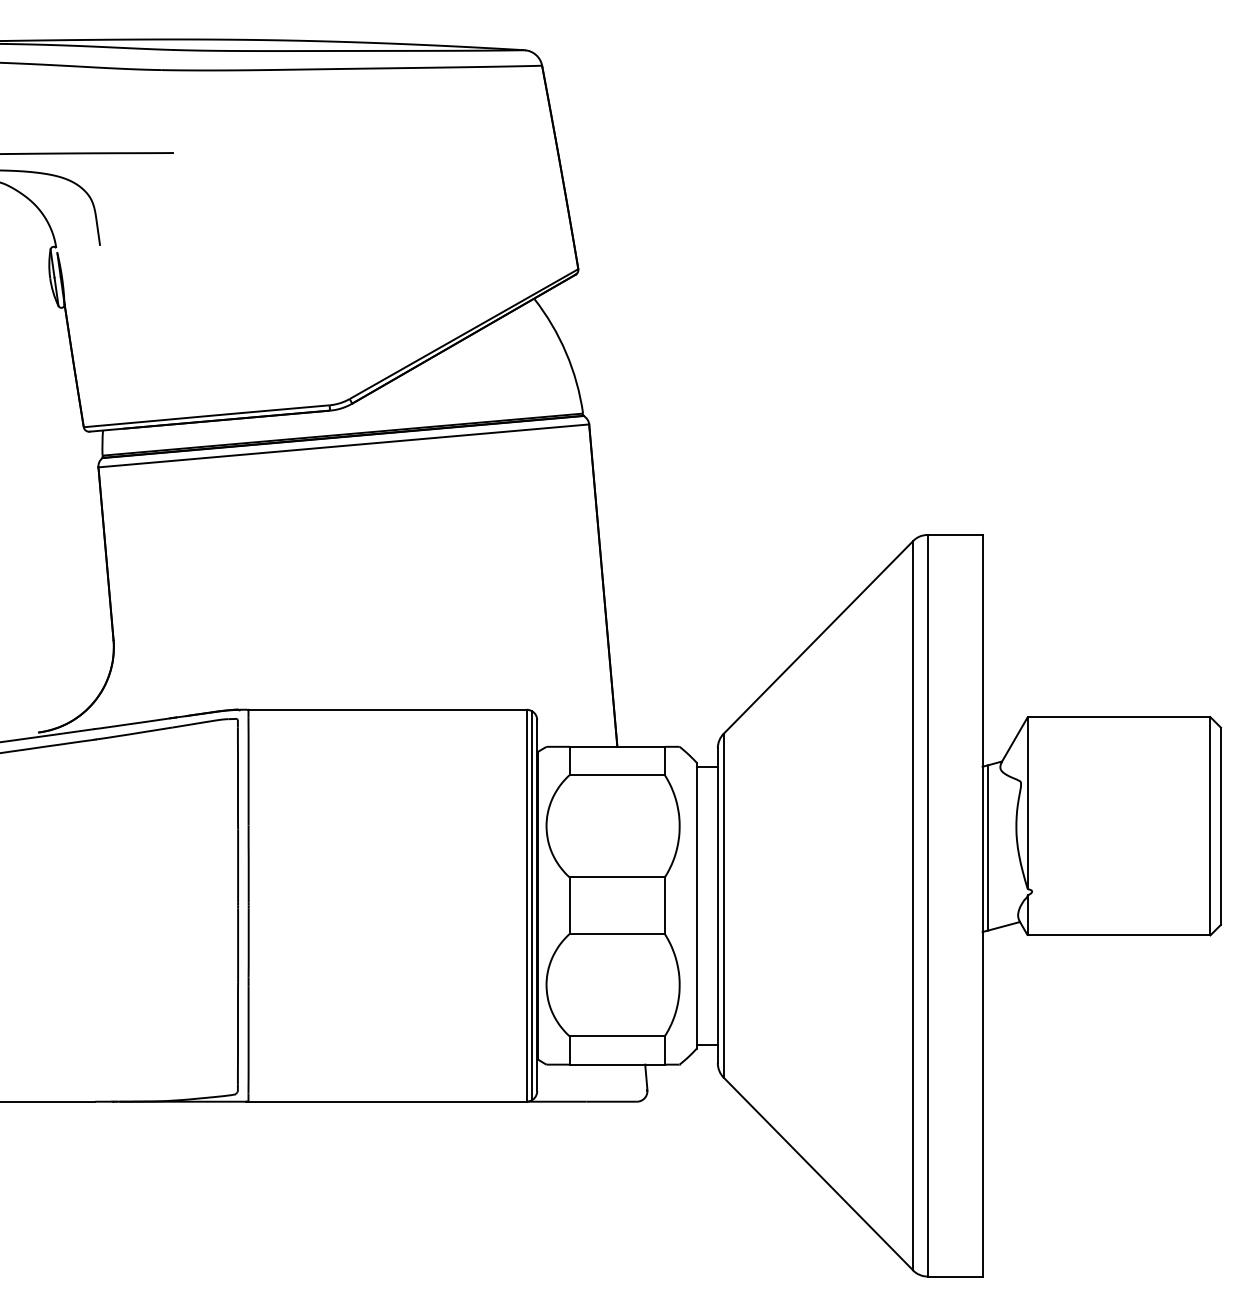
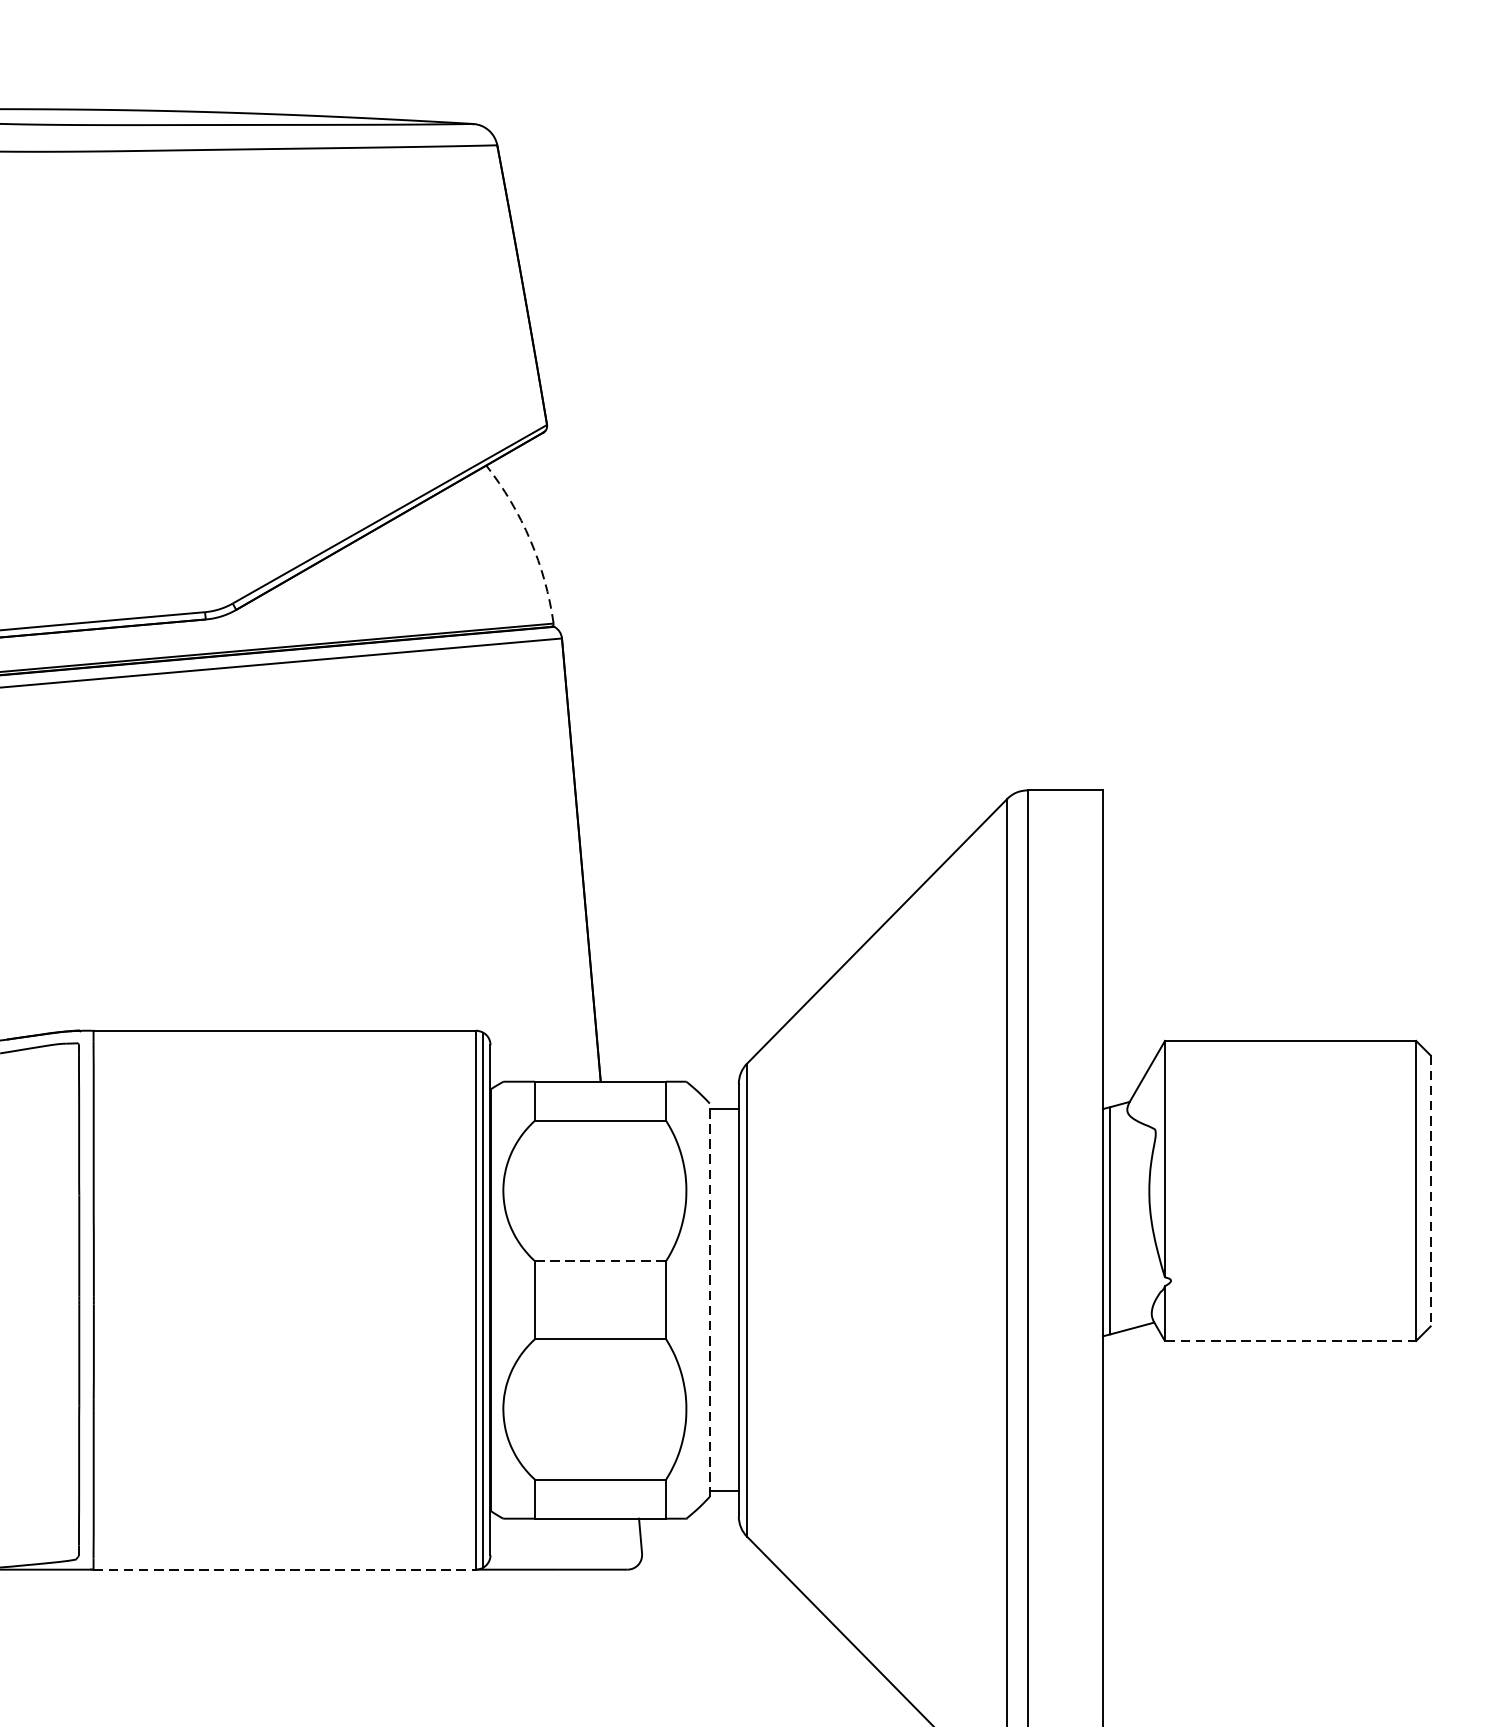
arc: (566, 352) -> (530, 539), solid -> dashed
line: (1221, 826) -> (1431, 1191), solid -> dashed
line: (617, 877) -> (600, 1261), solid -> dashed
line: (696, 905) -> (709, 1299), solid -> dashed
line: (1119, 935) -> (1291, 1341), solid -> dashed
line: (387, 1101) -> (284, 1569), solid -> dashed

